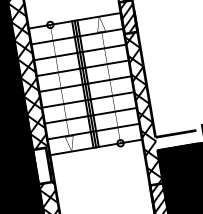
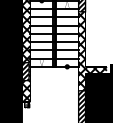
hatch: (175, 139) -> (95, 69), added
hatch: (42, 165) -> (25, 71), added

